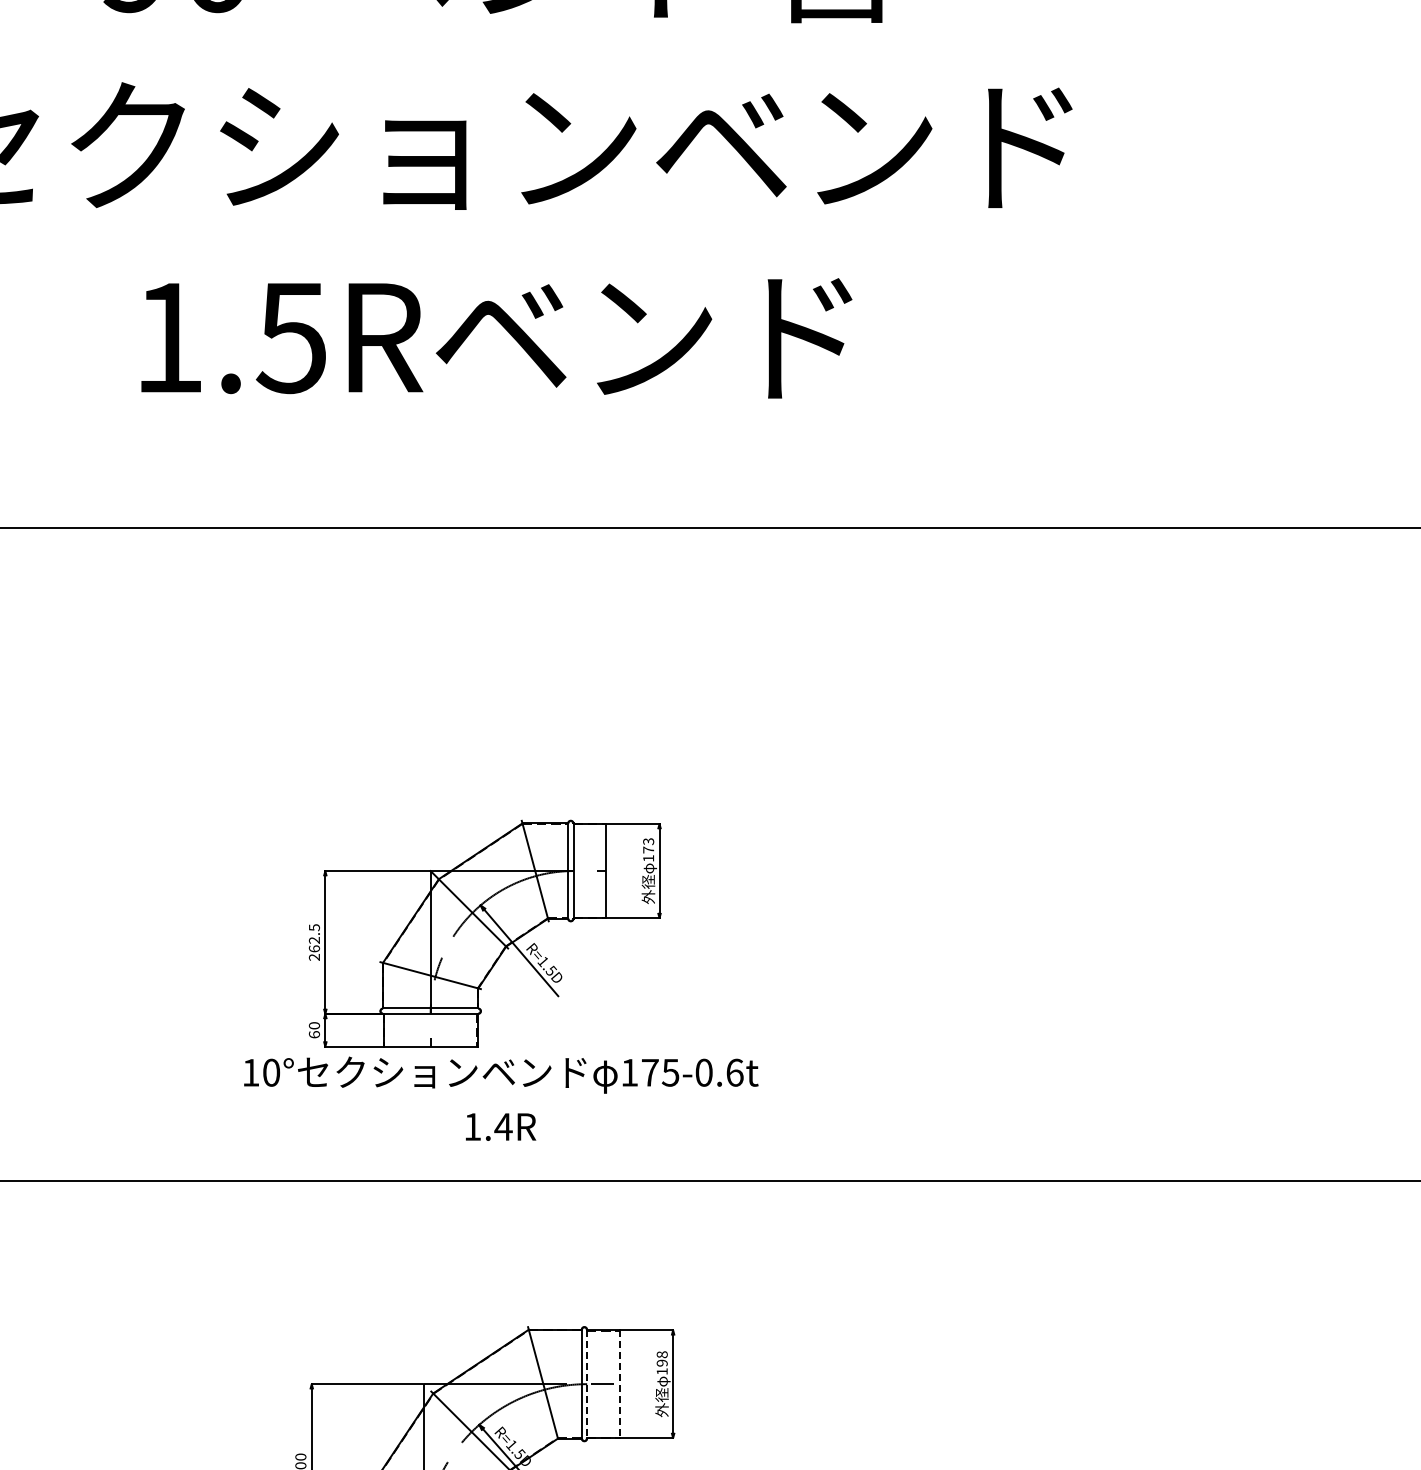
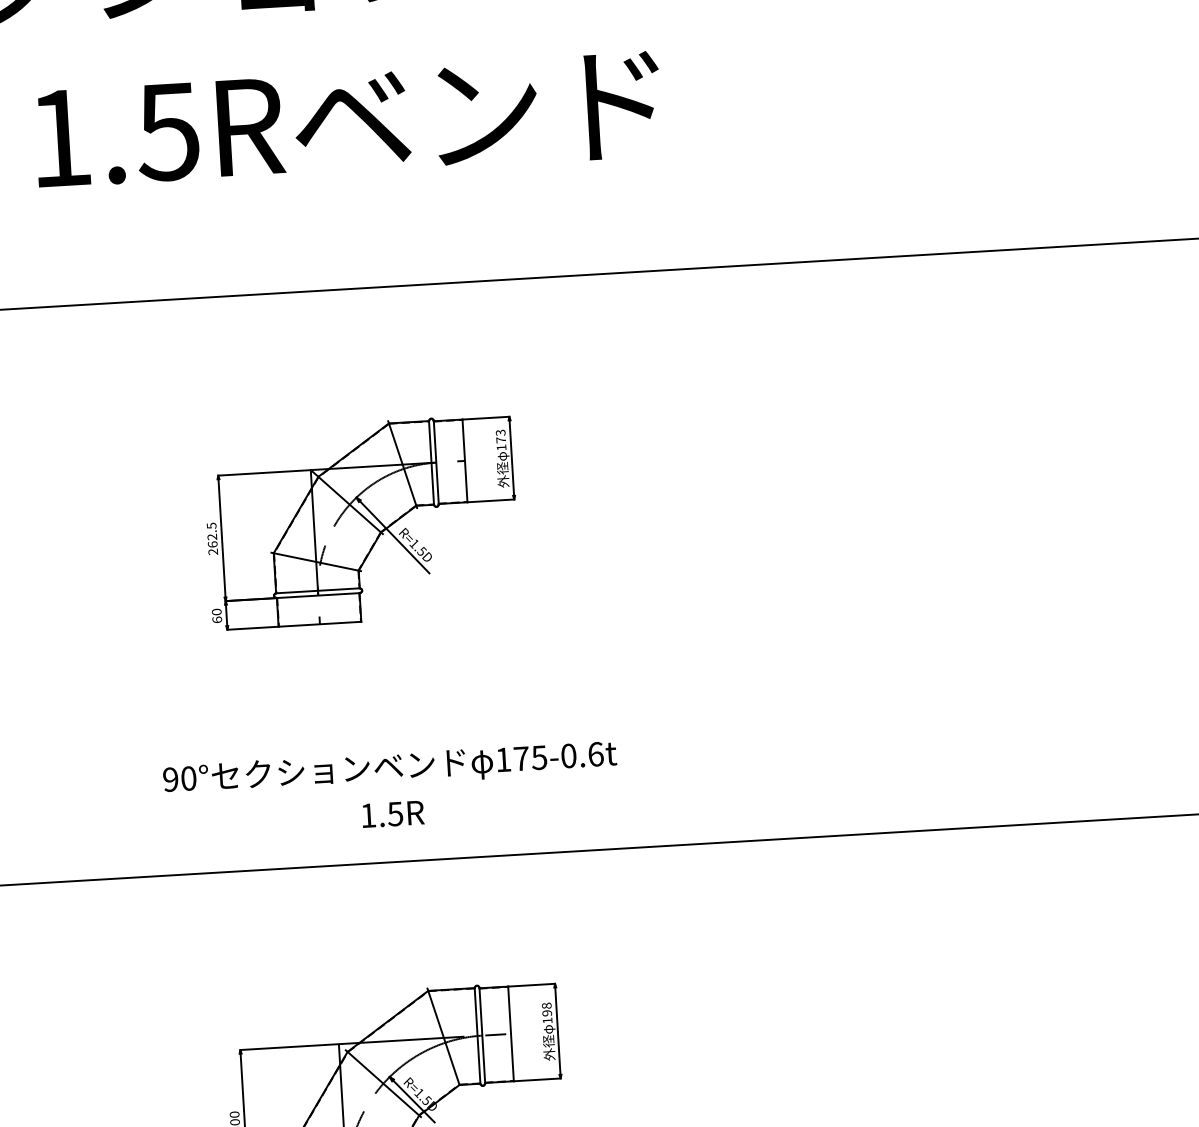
part: (485, 933) -> (362, 522), moved
text: (250, 1072) -> (170, 779), 10° -> 90°
text: (503, 1126) -> (395, 813), 1.4R -> 1.5R
line: (587, 1384) -> (482, 1035), dashed -> solid
line: (619, 1384) -> (510, 1034), dashed -> solid

